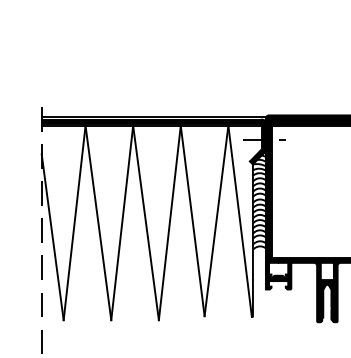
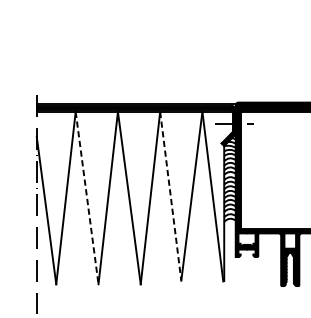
line: (192, 221) -> (170, 196), solid -> dashed
line: (98, 223) -> (87, 198), solid -> dashed

